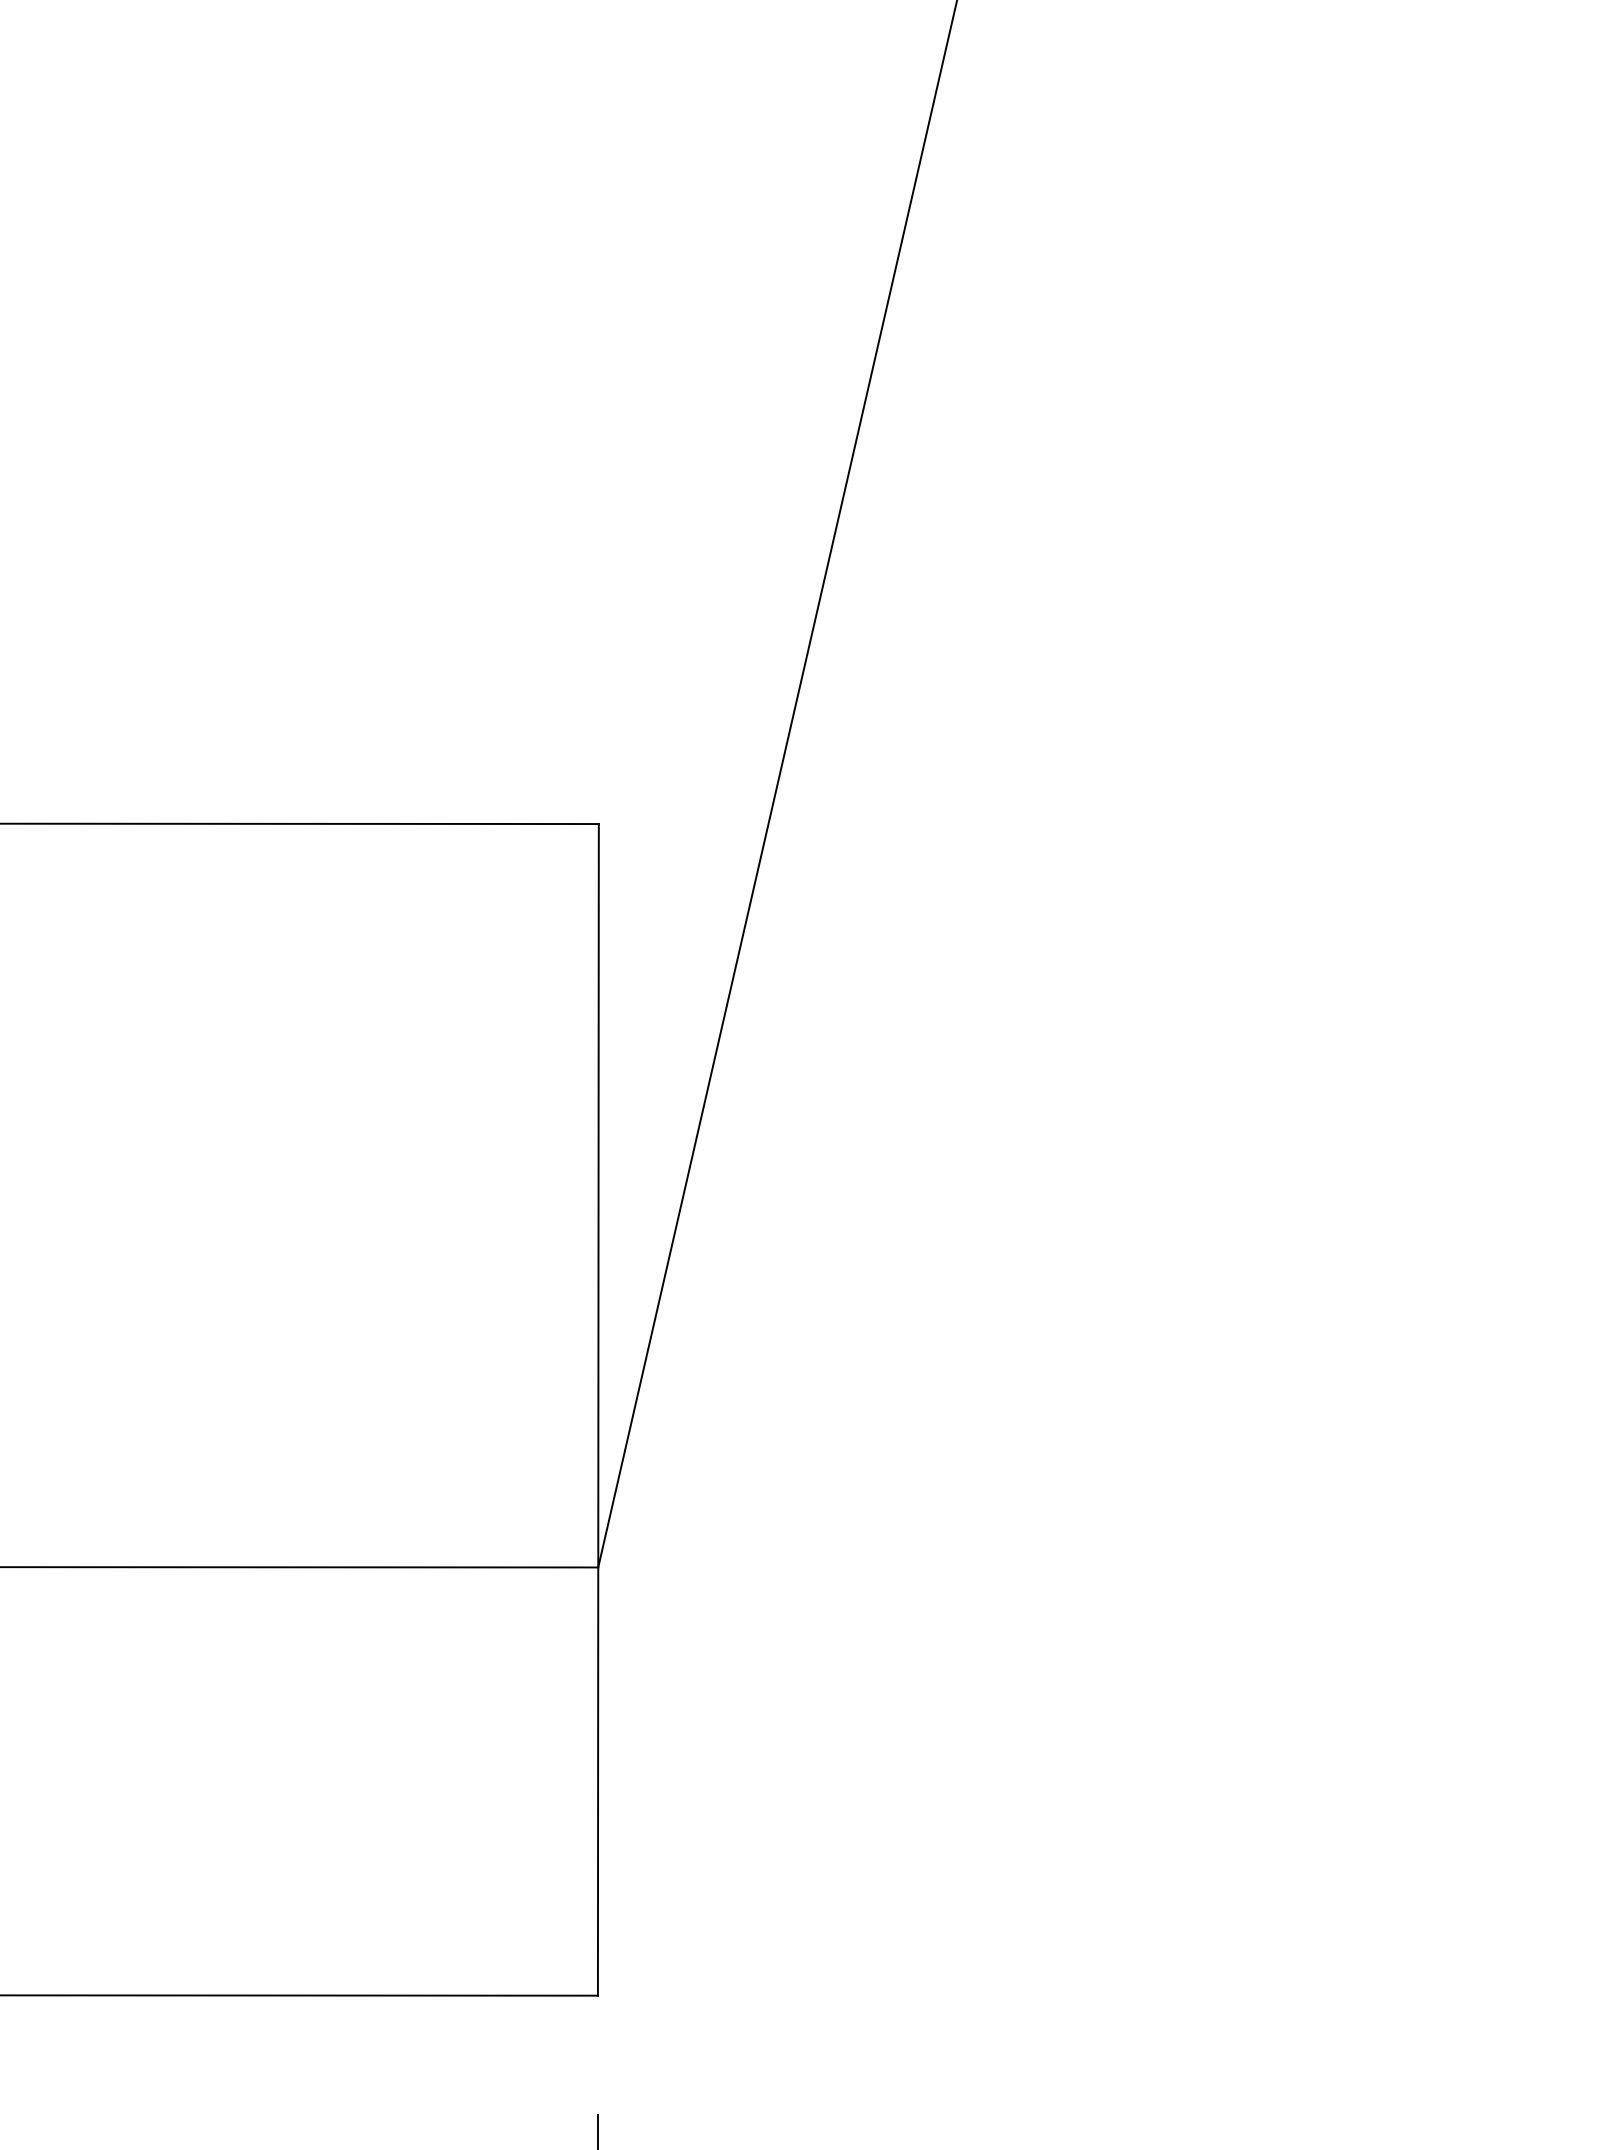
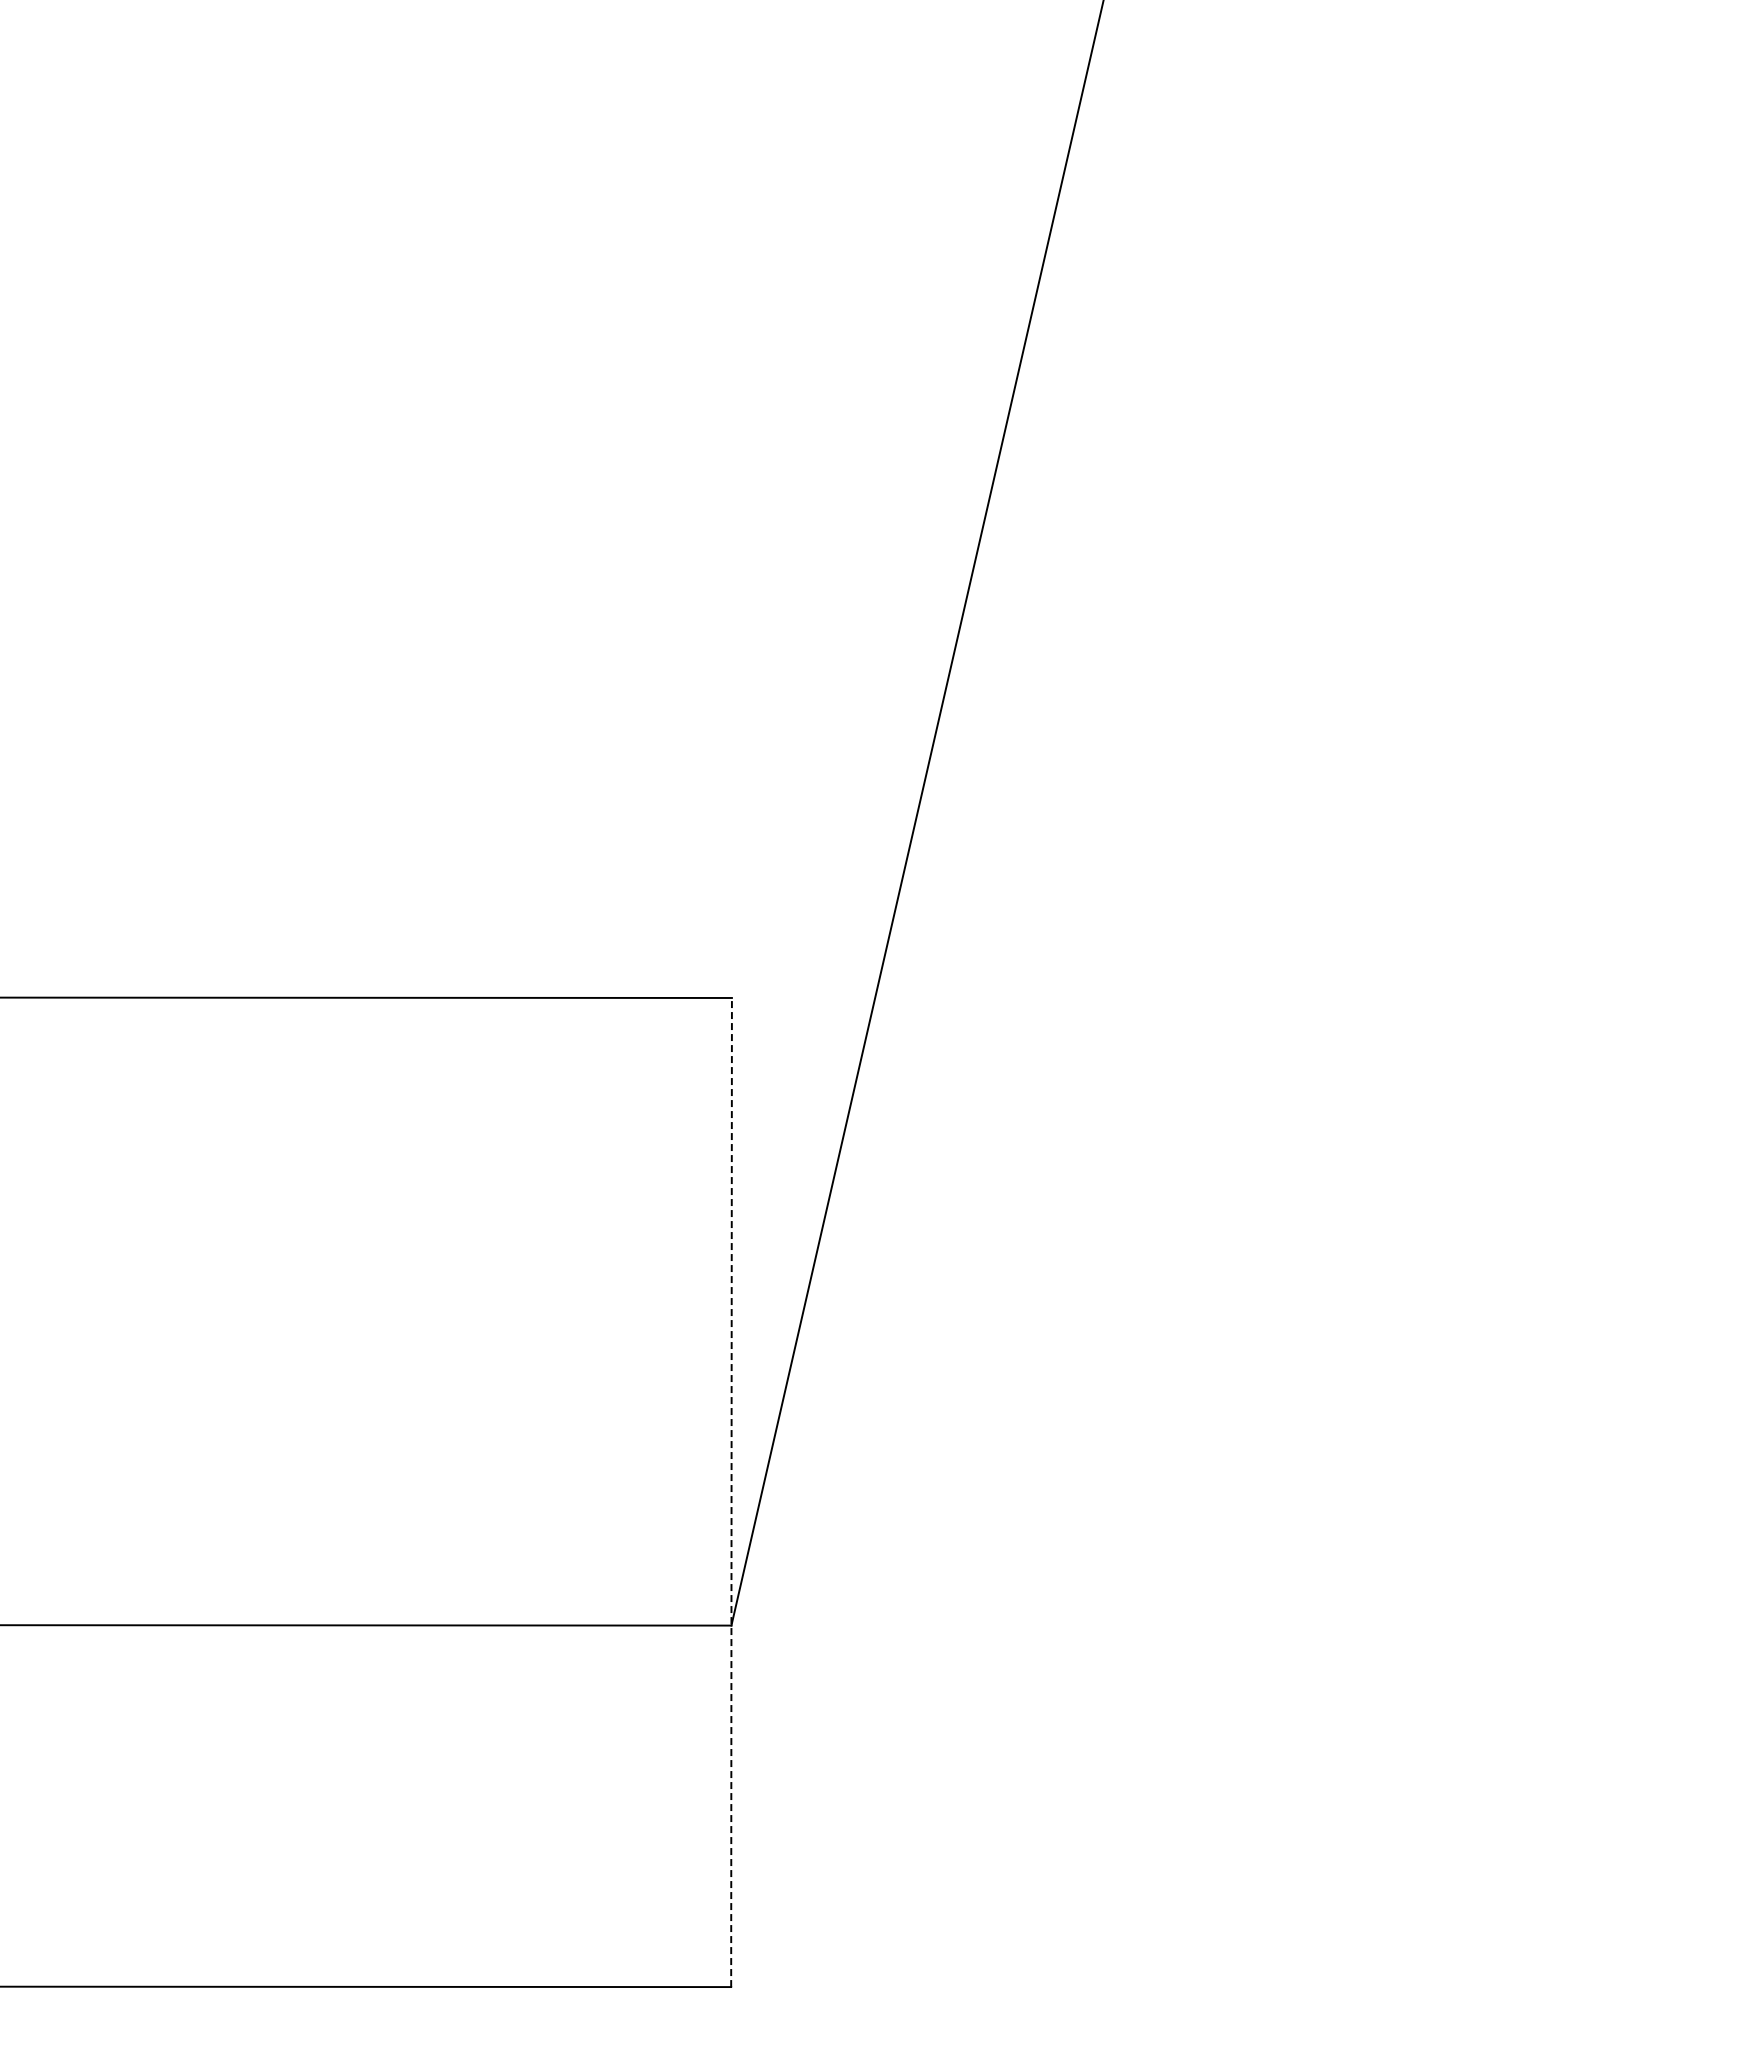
line: (598, 1409) -> (731, 1492), solid -> dashed

